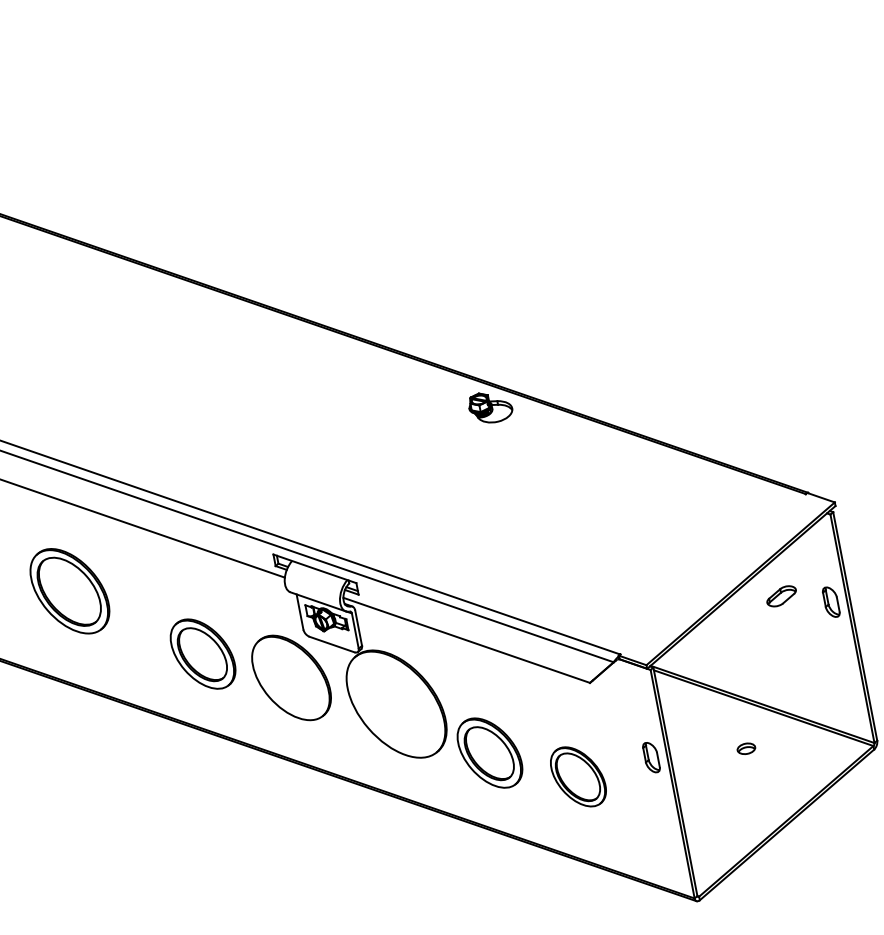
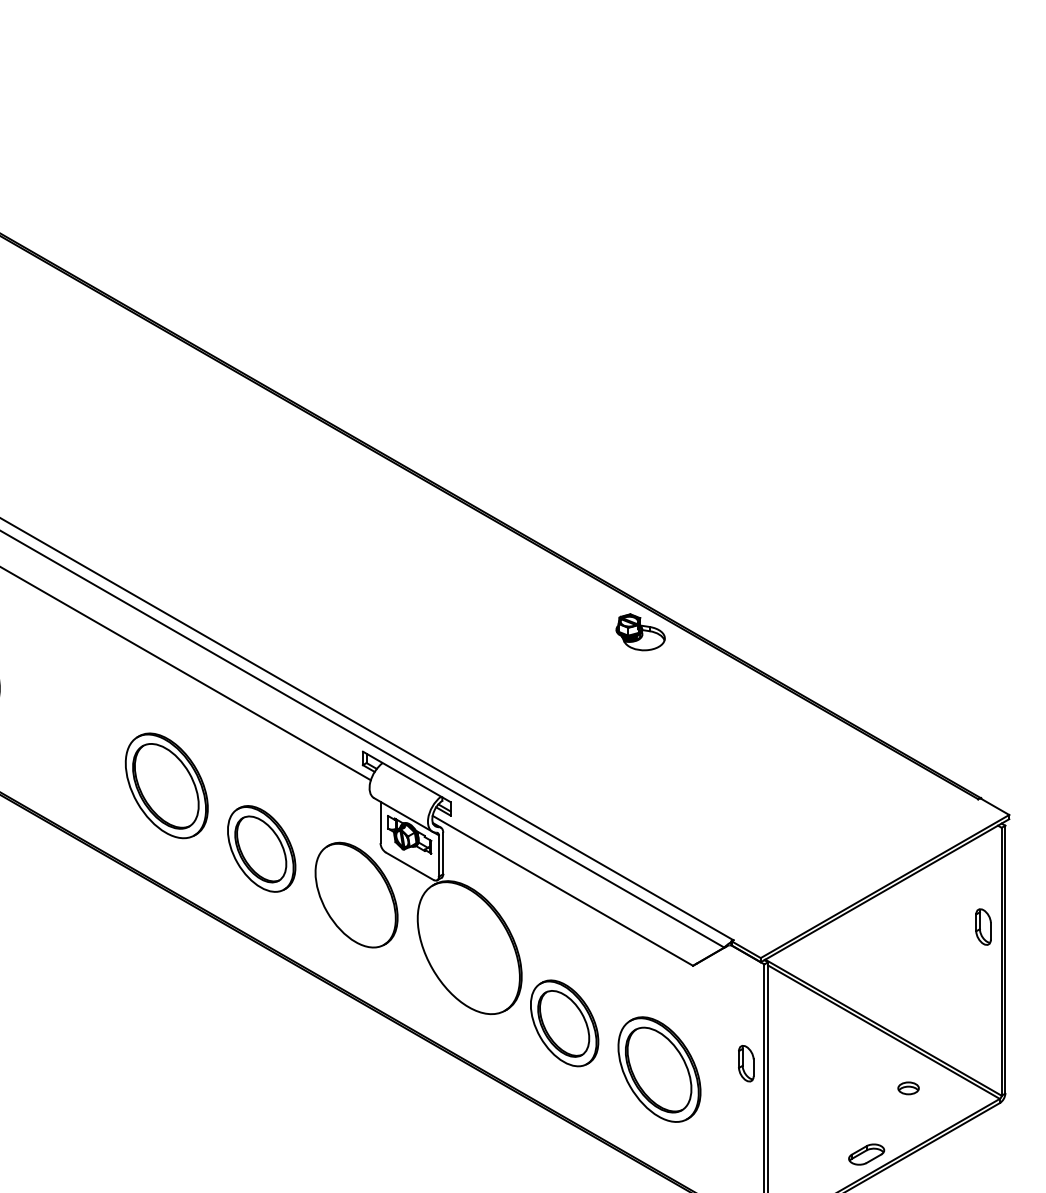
part: (69, 591) -> (166, 785), moved
part: (781, 596) -> (866, 1154), moved
part: (746, 748) -> (908, 1088), moved
part: (578, 776) -> (659, 1069), size x1.43

